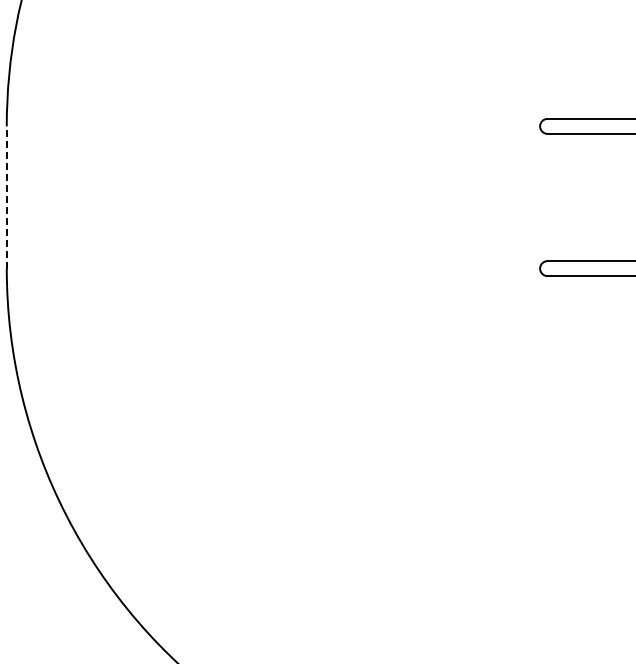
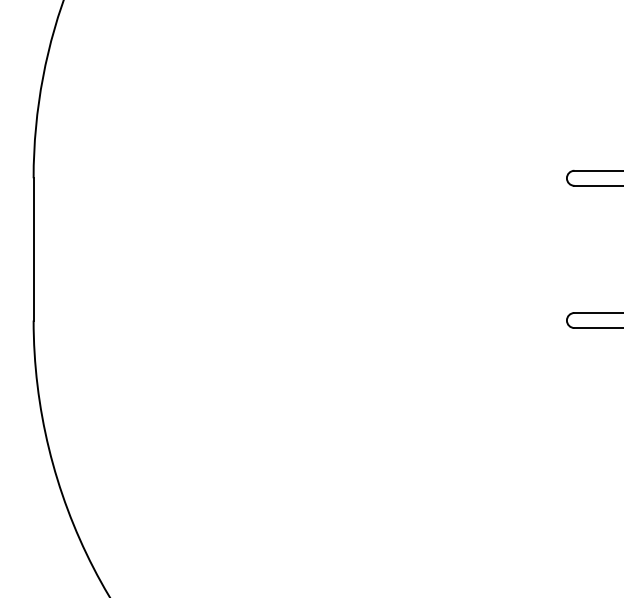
line: (6, 197) -> (33, 249), dashed -> solid

